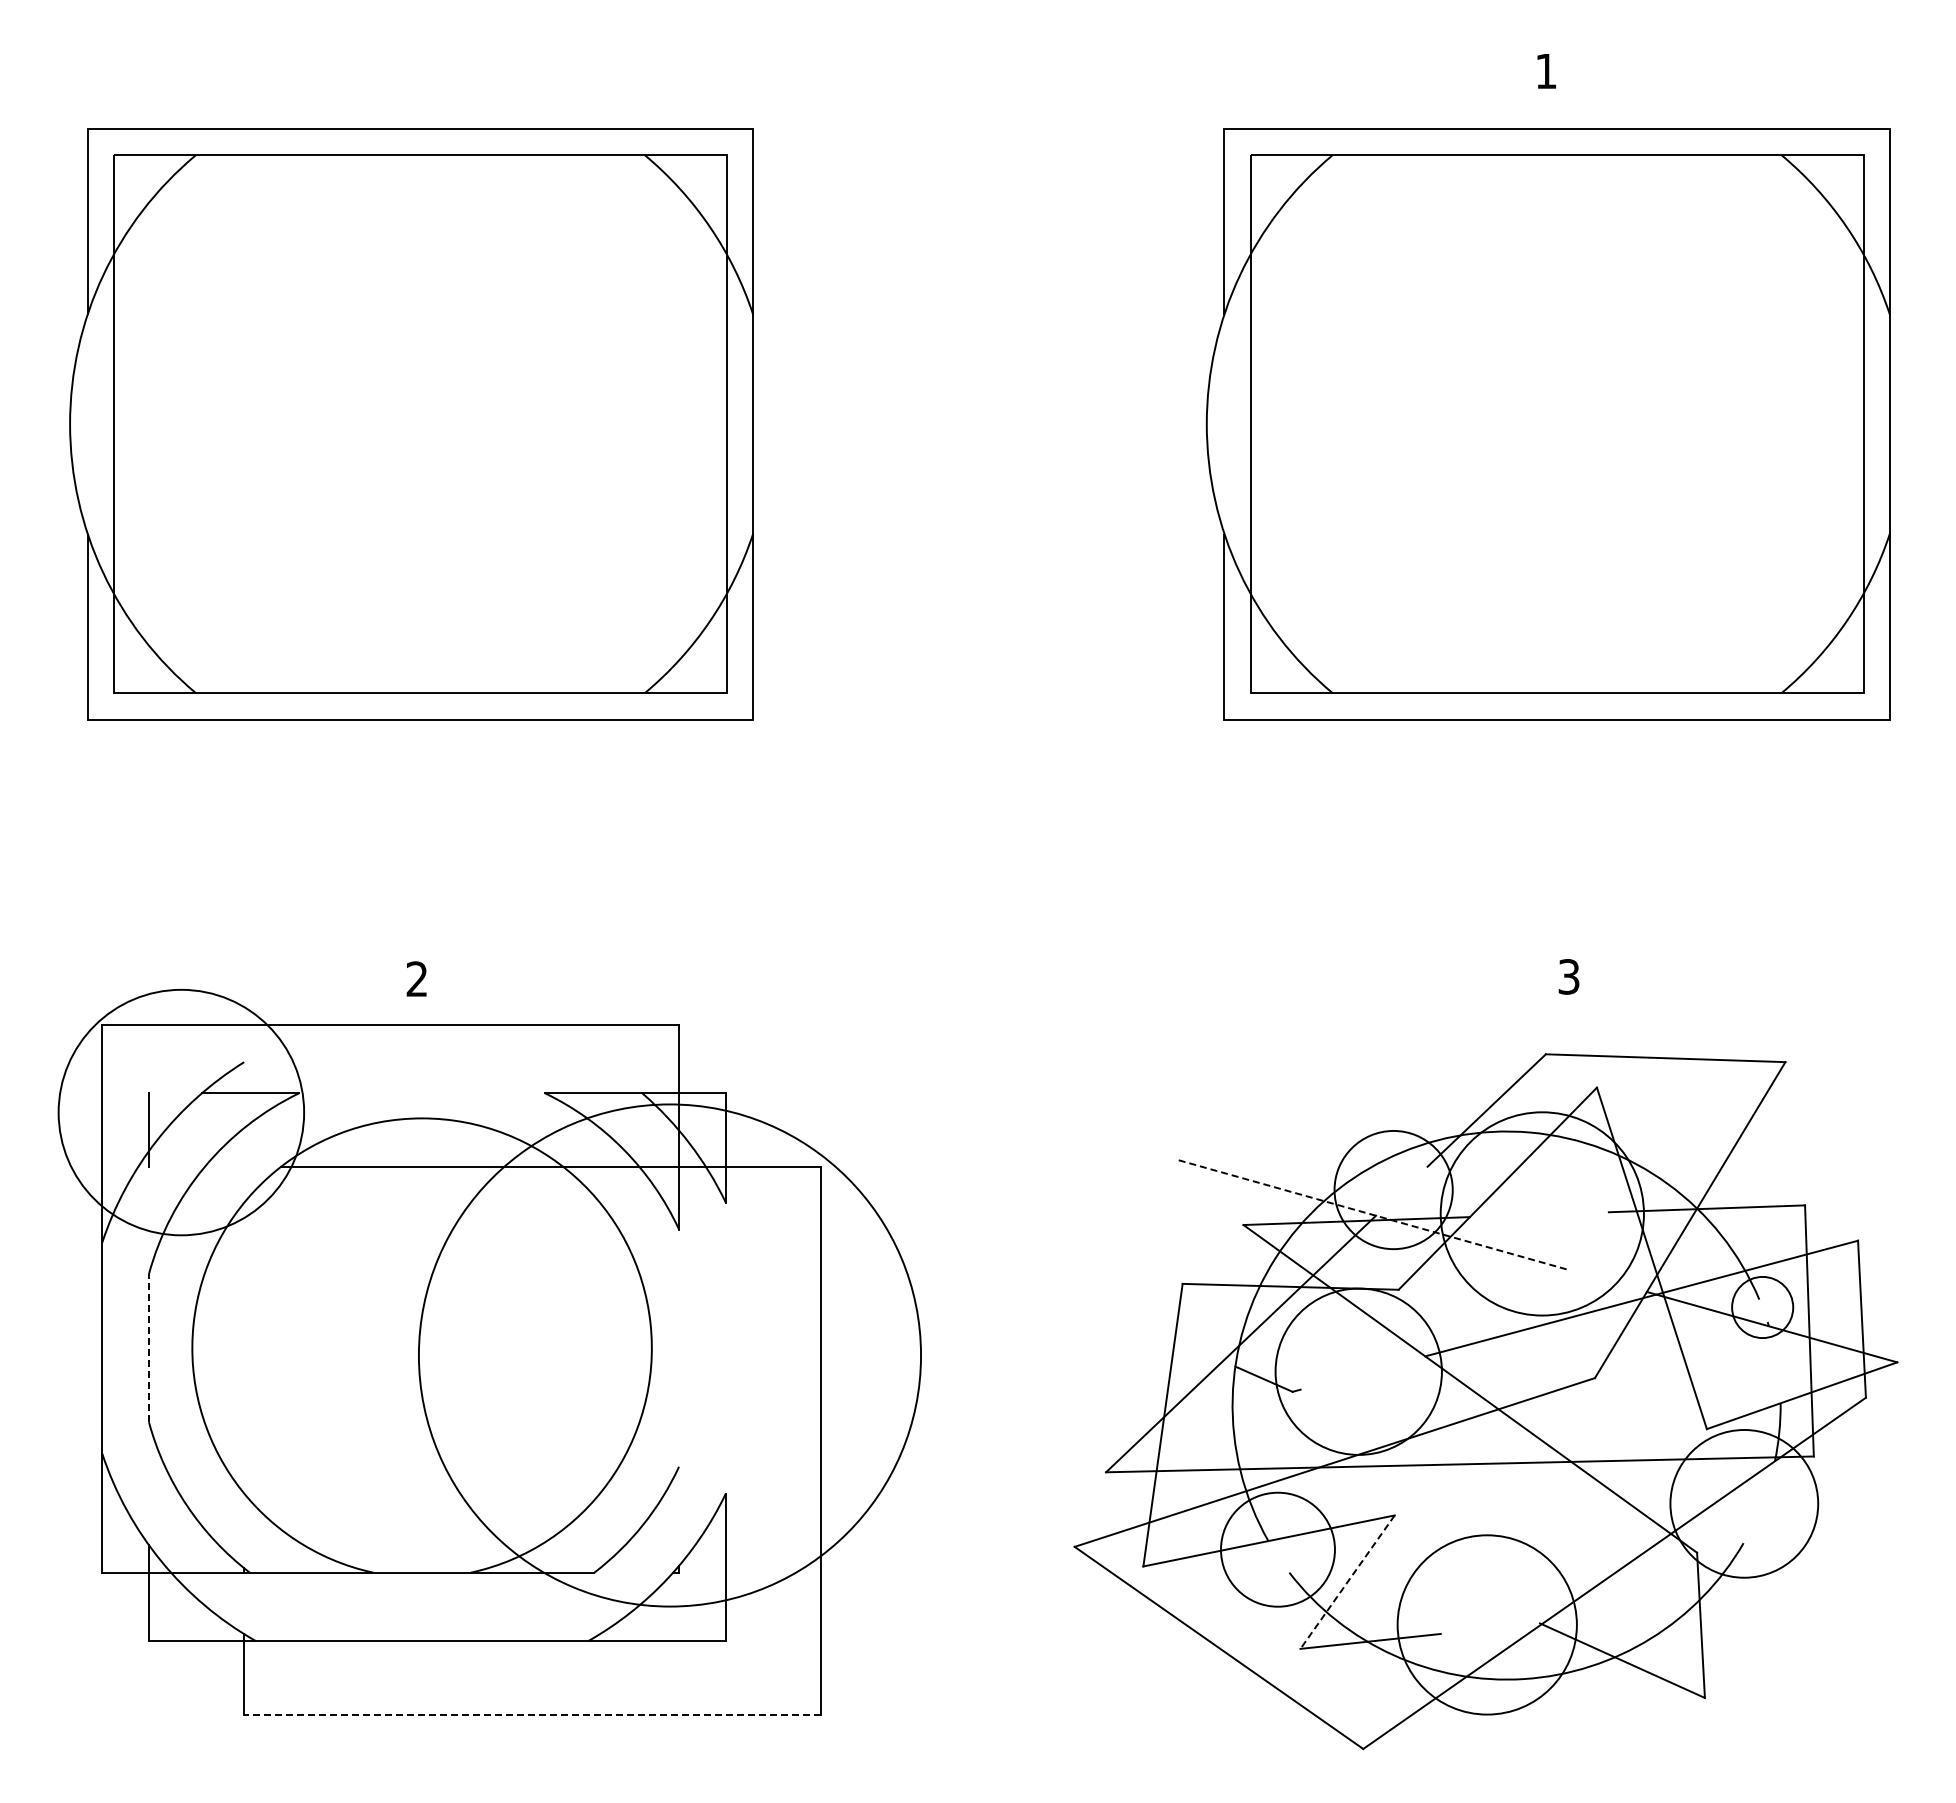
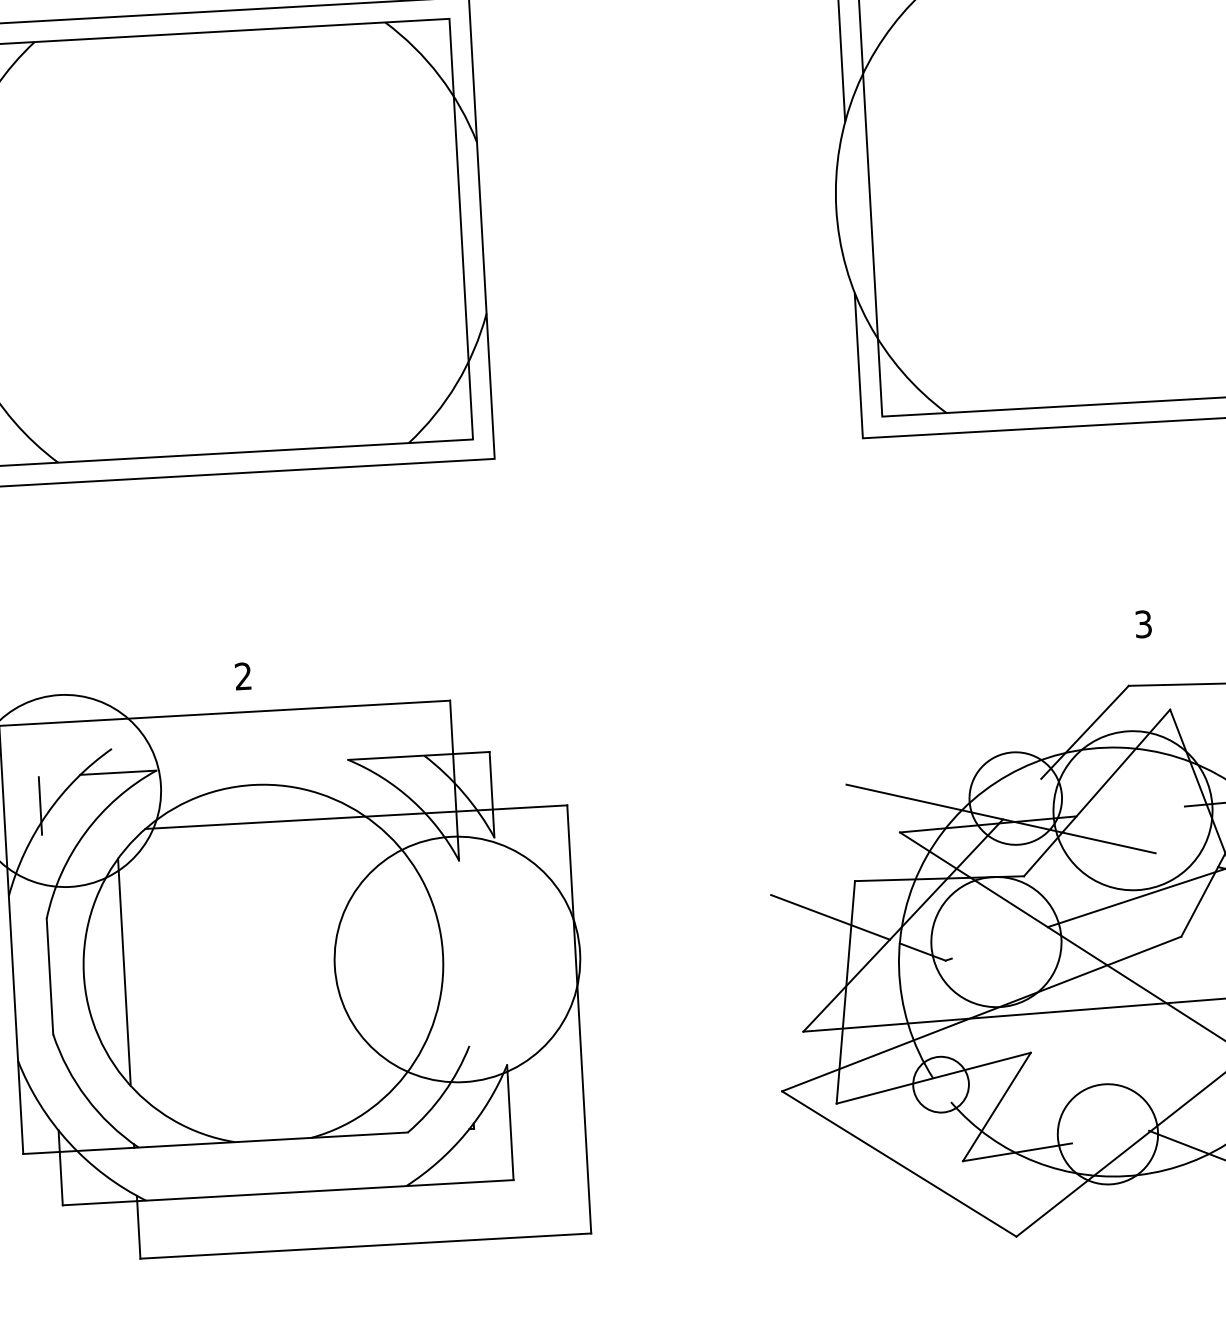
line: (1373, 1215) -> (1001, 819), dashed -> solid
line: (1148, 1328) -> (830, 917), added
line: (148, 1347) -> (49, 976), dashed -> solid
line: (244, 1347) -> (124, 971), added
circle: (669, 1355) -> (457, 959), size x0.62
circle: (1277, 1549) -> (940, 1084), size x0.62
line: (1347, 1582) -> (996, 1107), dashed -> solid
circle: (1487, 1624) -> (1108, 1133), size x0.71
line: (532, 1714) -> (365, 1246), dashed -> solid

